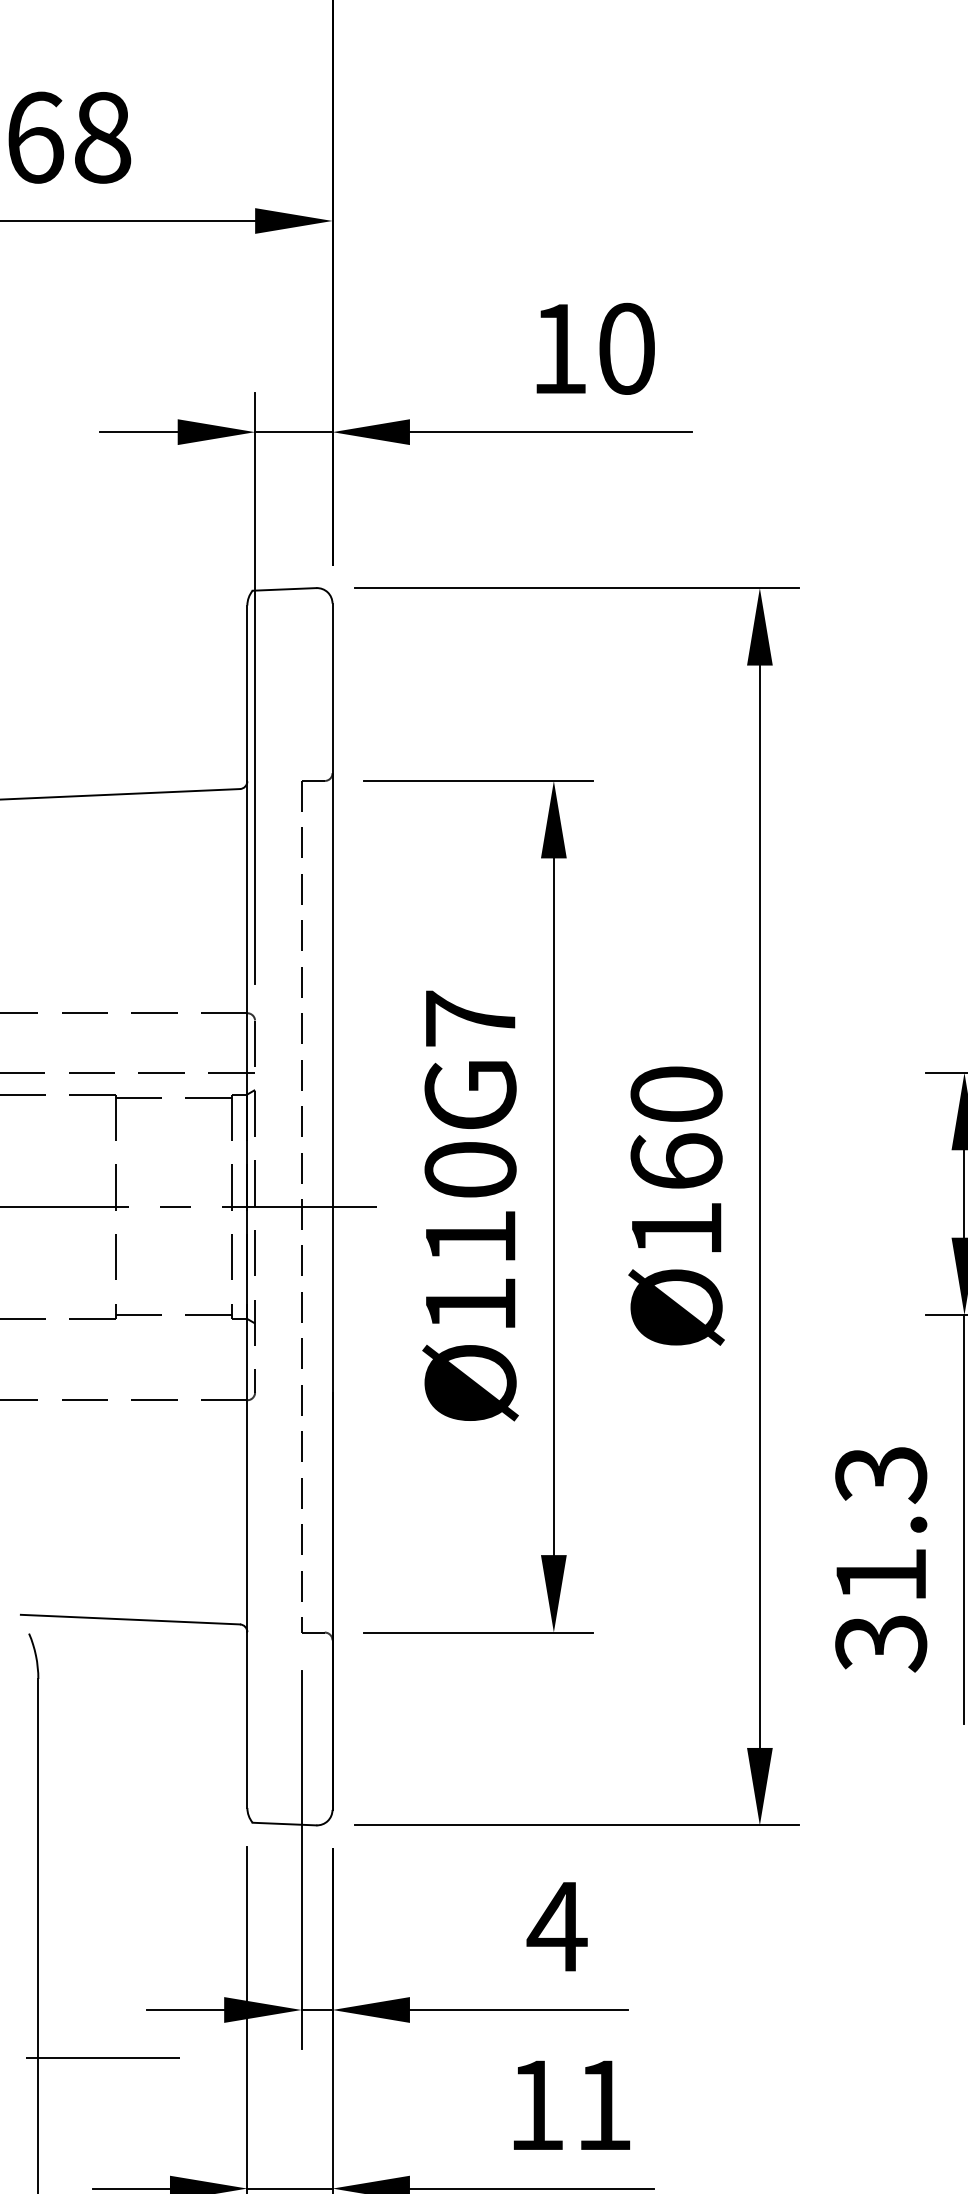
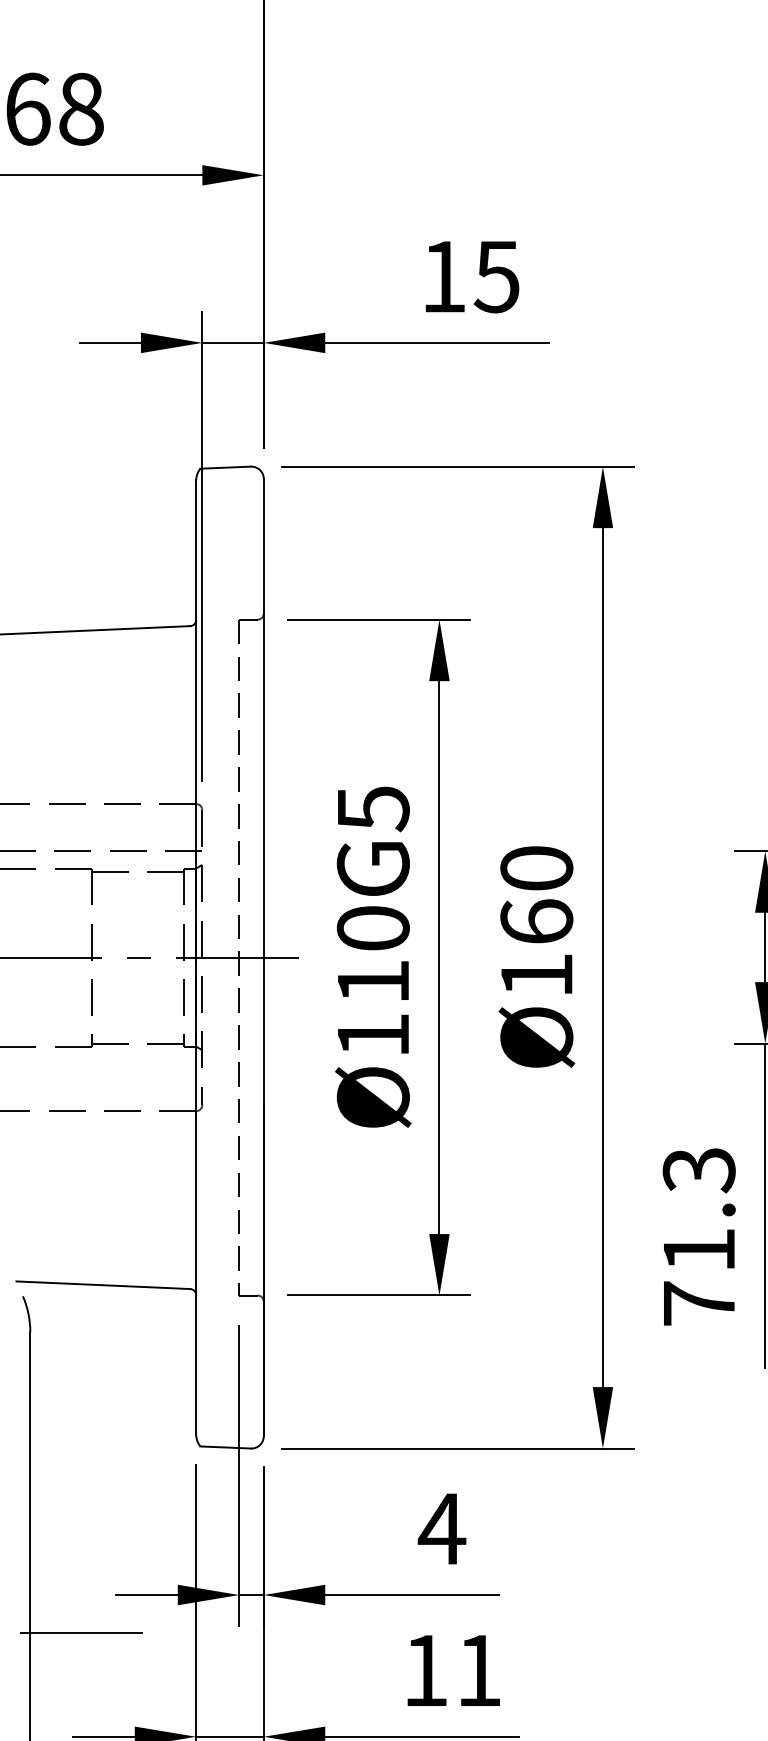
text: (625, 348) -> (496, 276), 10 -> 15
text: (470, 1020) -> (373, 809), Ø110G7 -> Ø110G5
text: (880, 1643) -> (698, 1304), 31.3 -> 71.3

